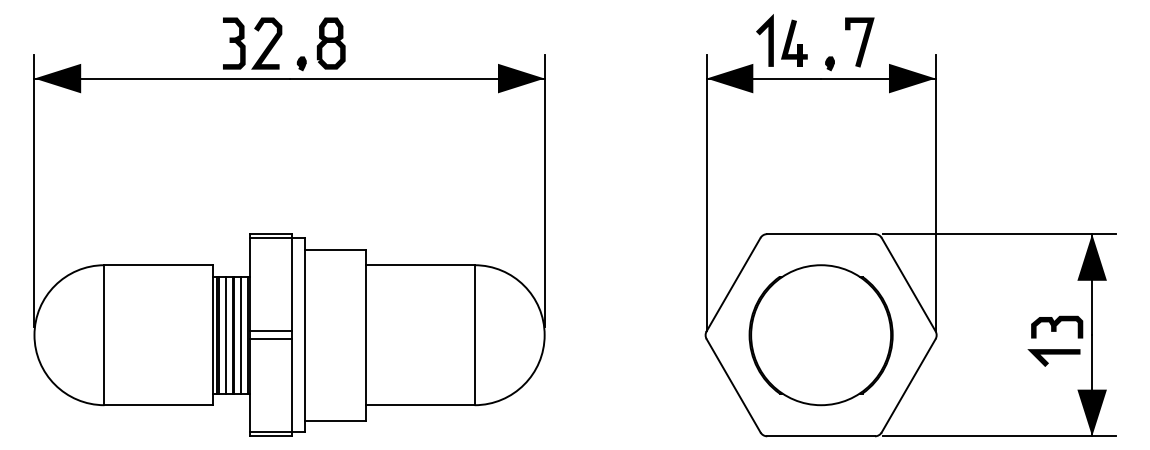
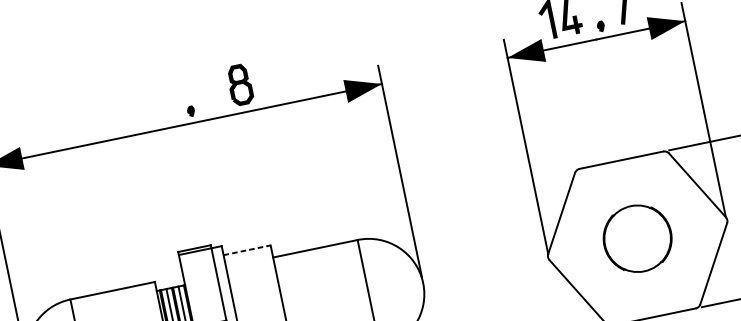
part: (330, 43) -> (239, 85), moved
part: (245, 45) -> (144, 106), removed
line: (335, 249) -> (247, 250), solid -> dashed
part: (820, 335) -> (637, 238), size x0.6

